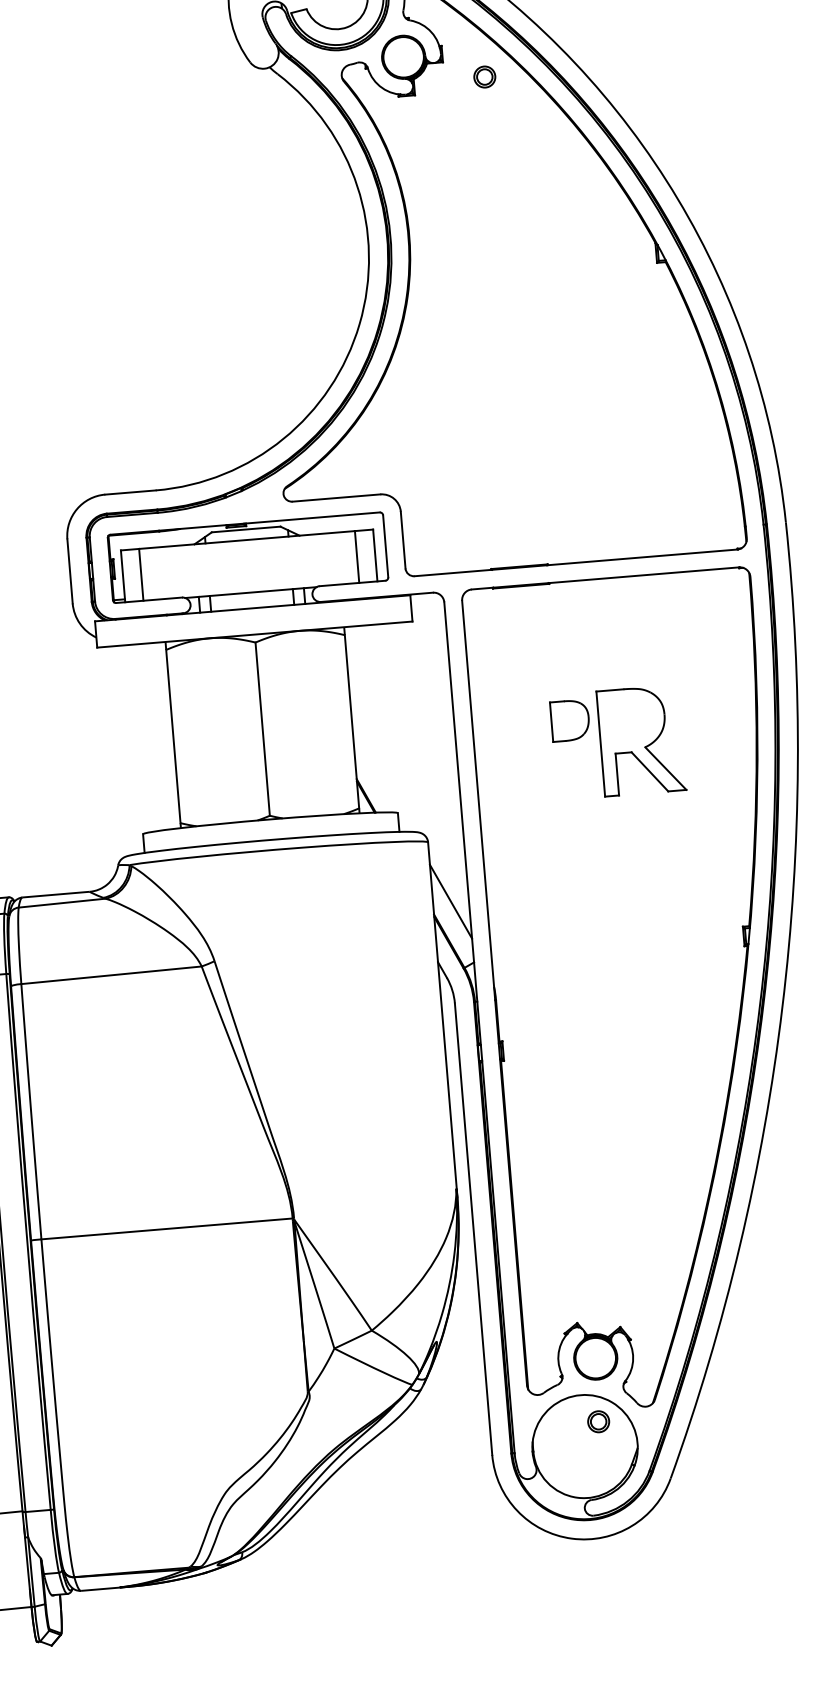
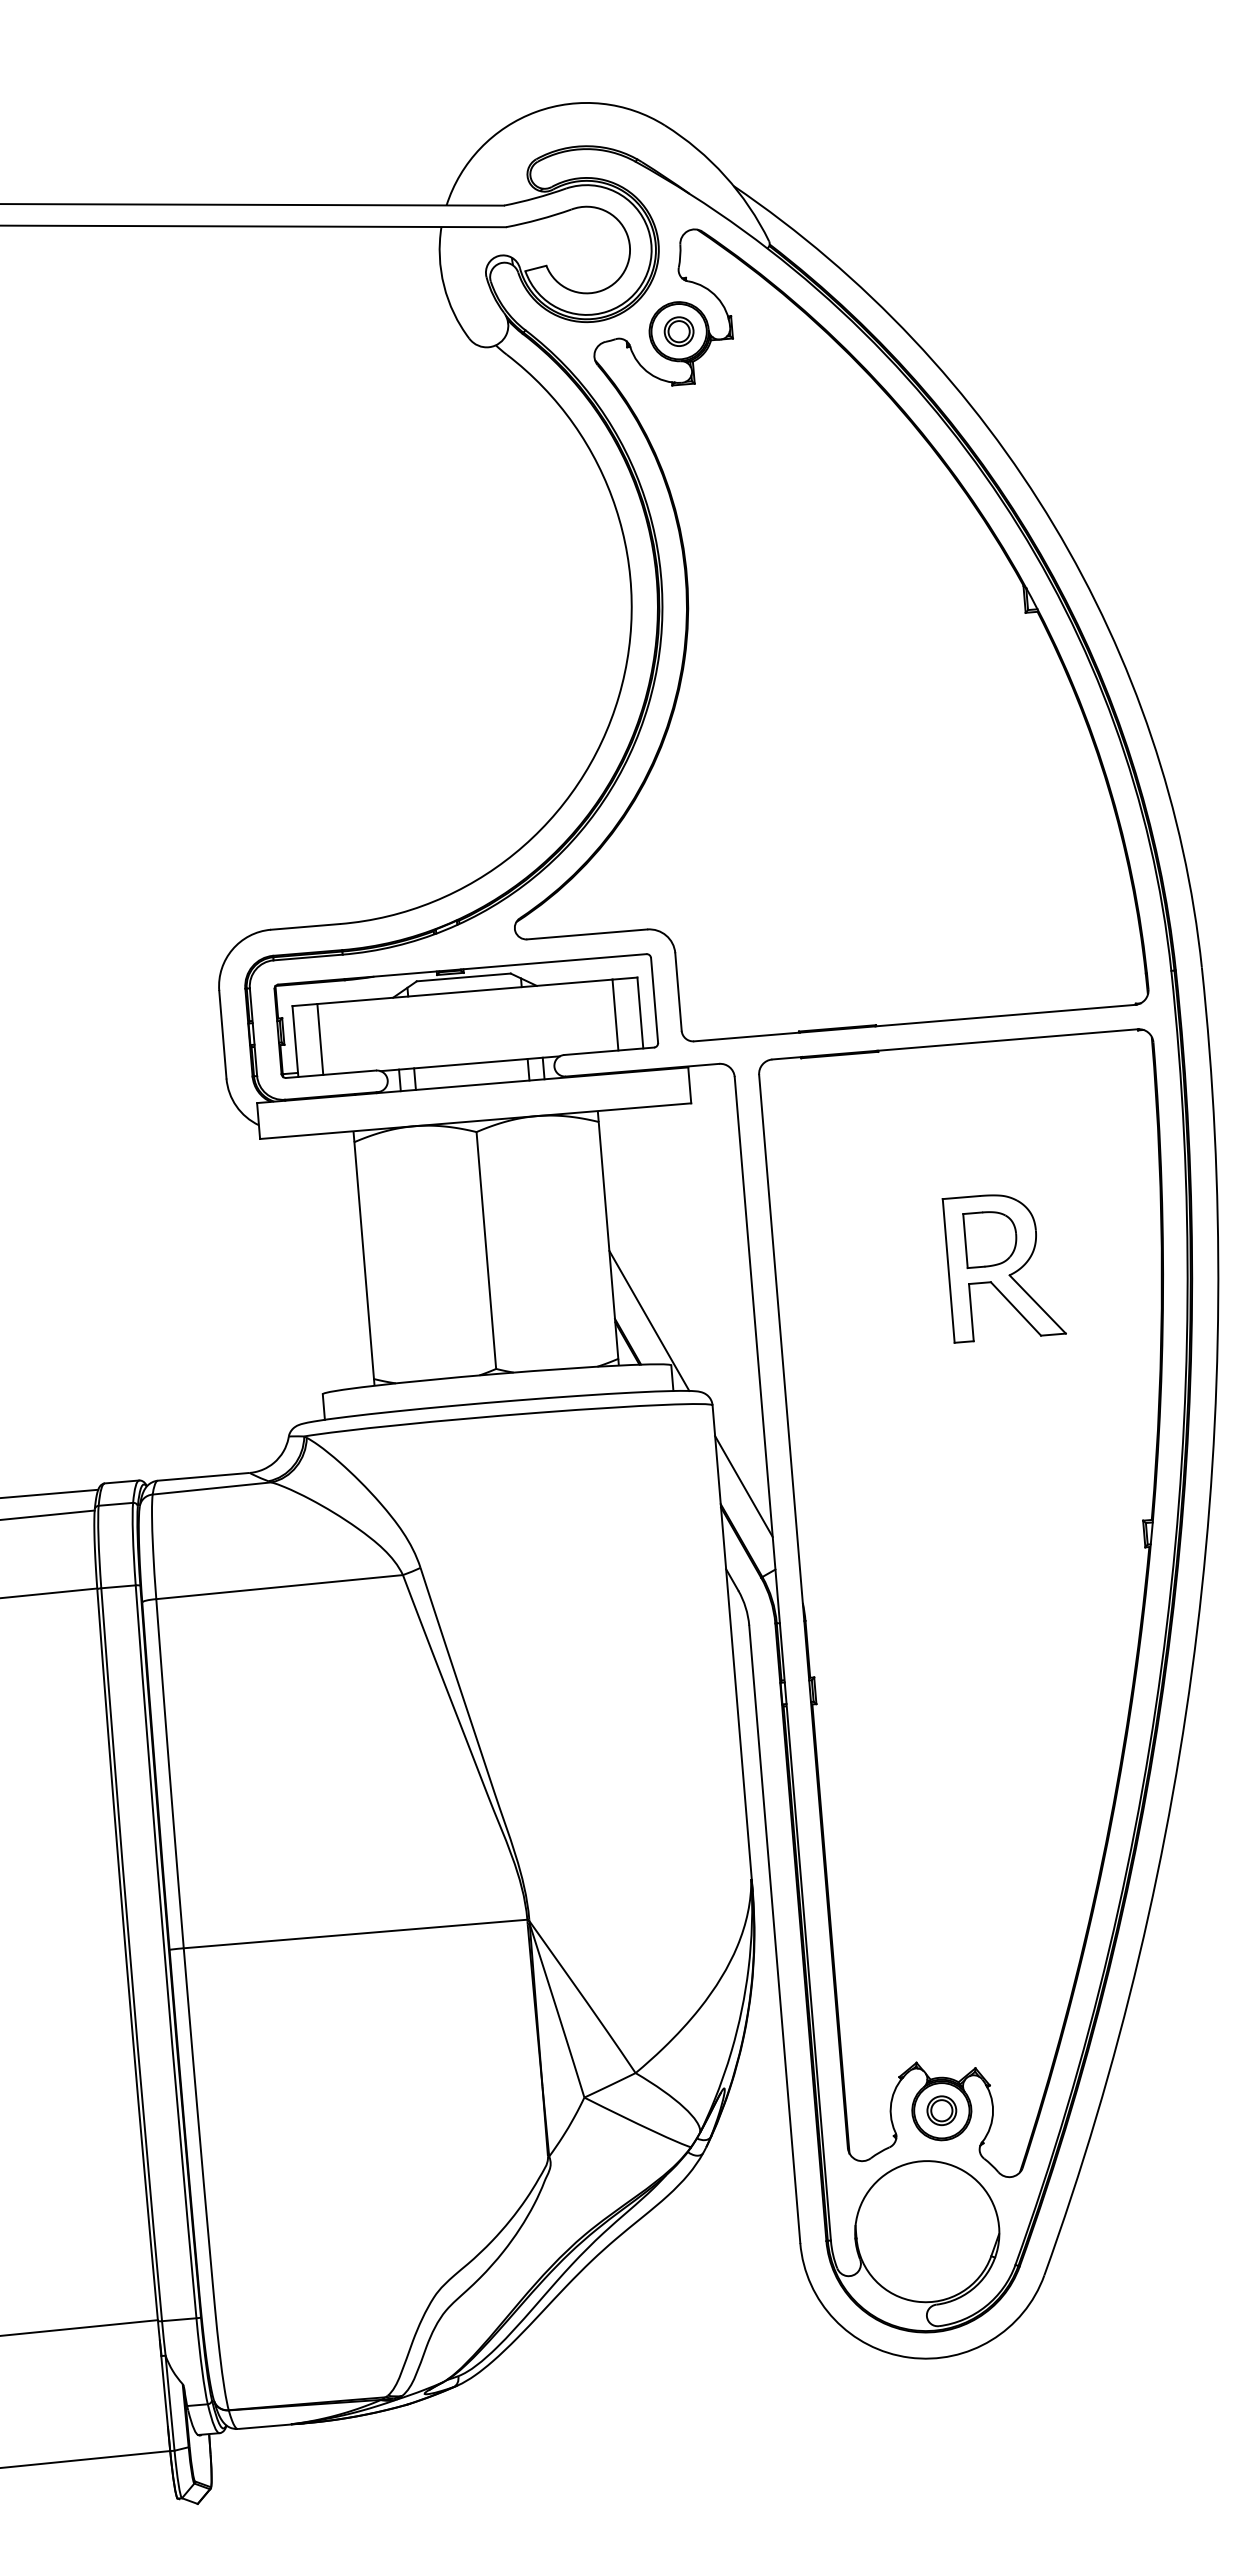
part: (484, 76) -> (678, 331), moved
part: (569, 721) -> (989, 1240), moved
line: (381, 780) -> (649, 1320), added
part: (598, 1421) -> (941, 2110), moved

